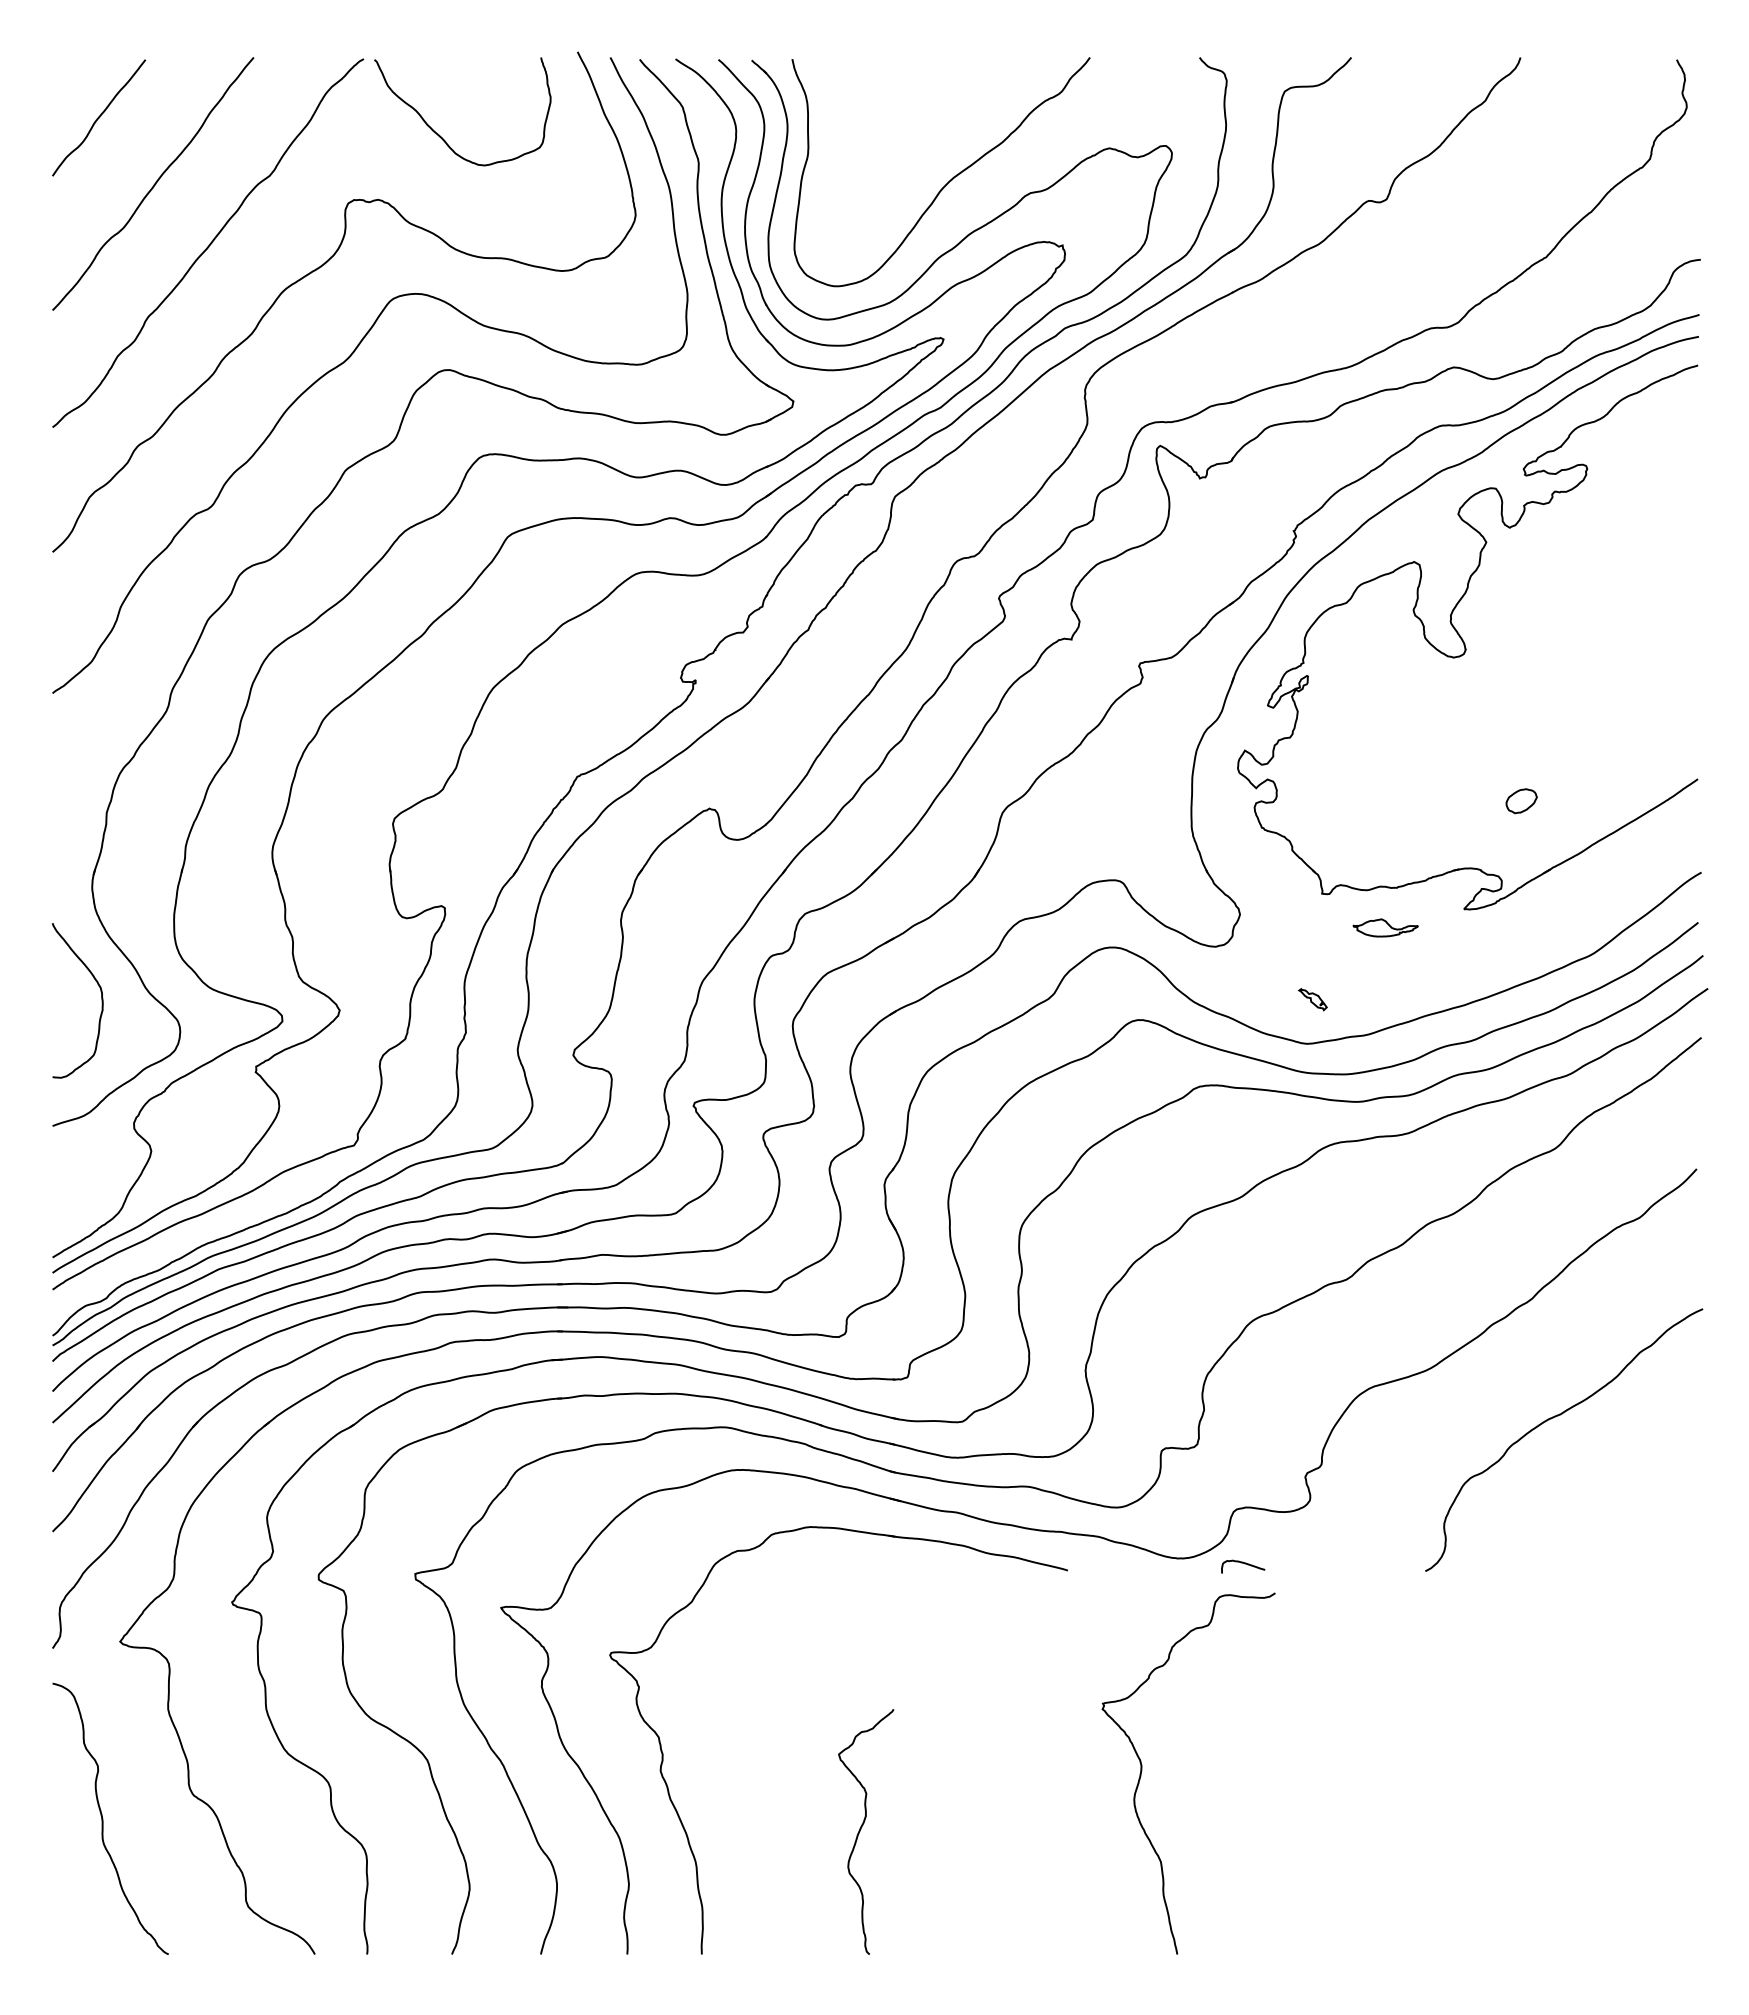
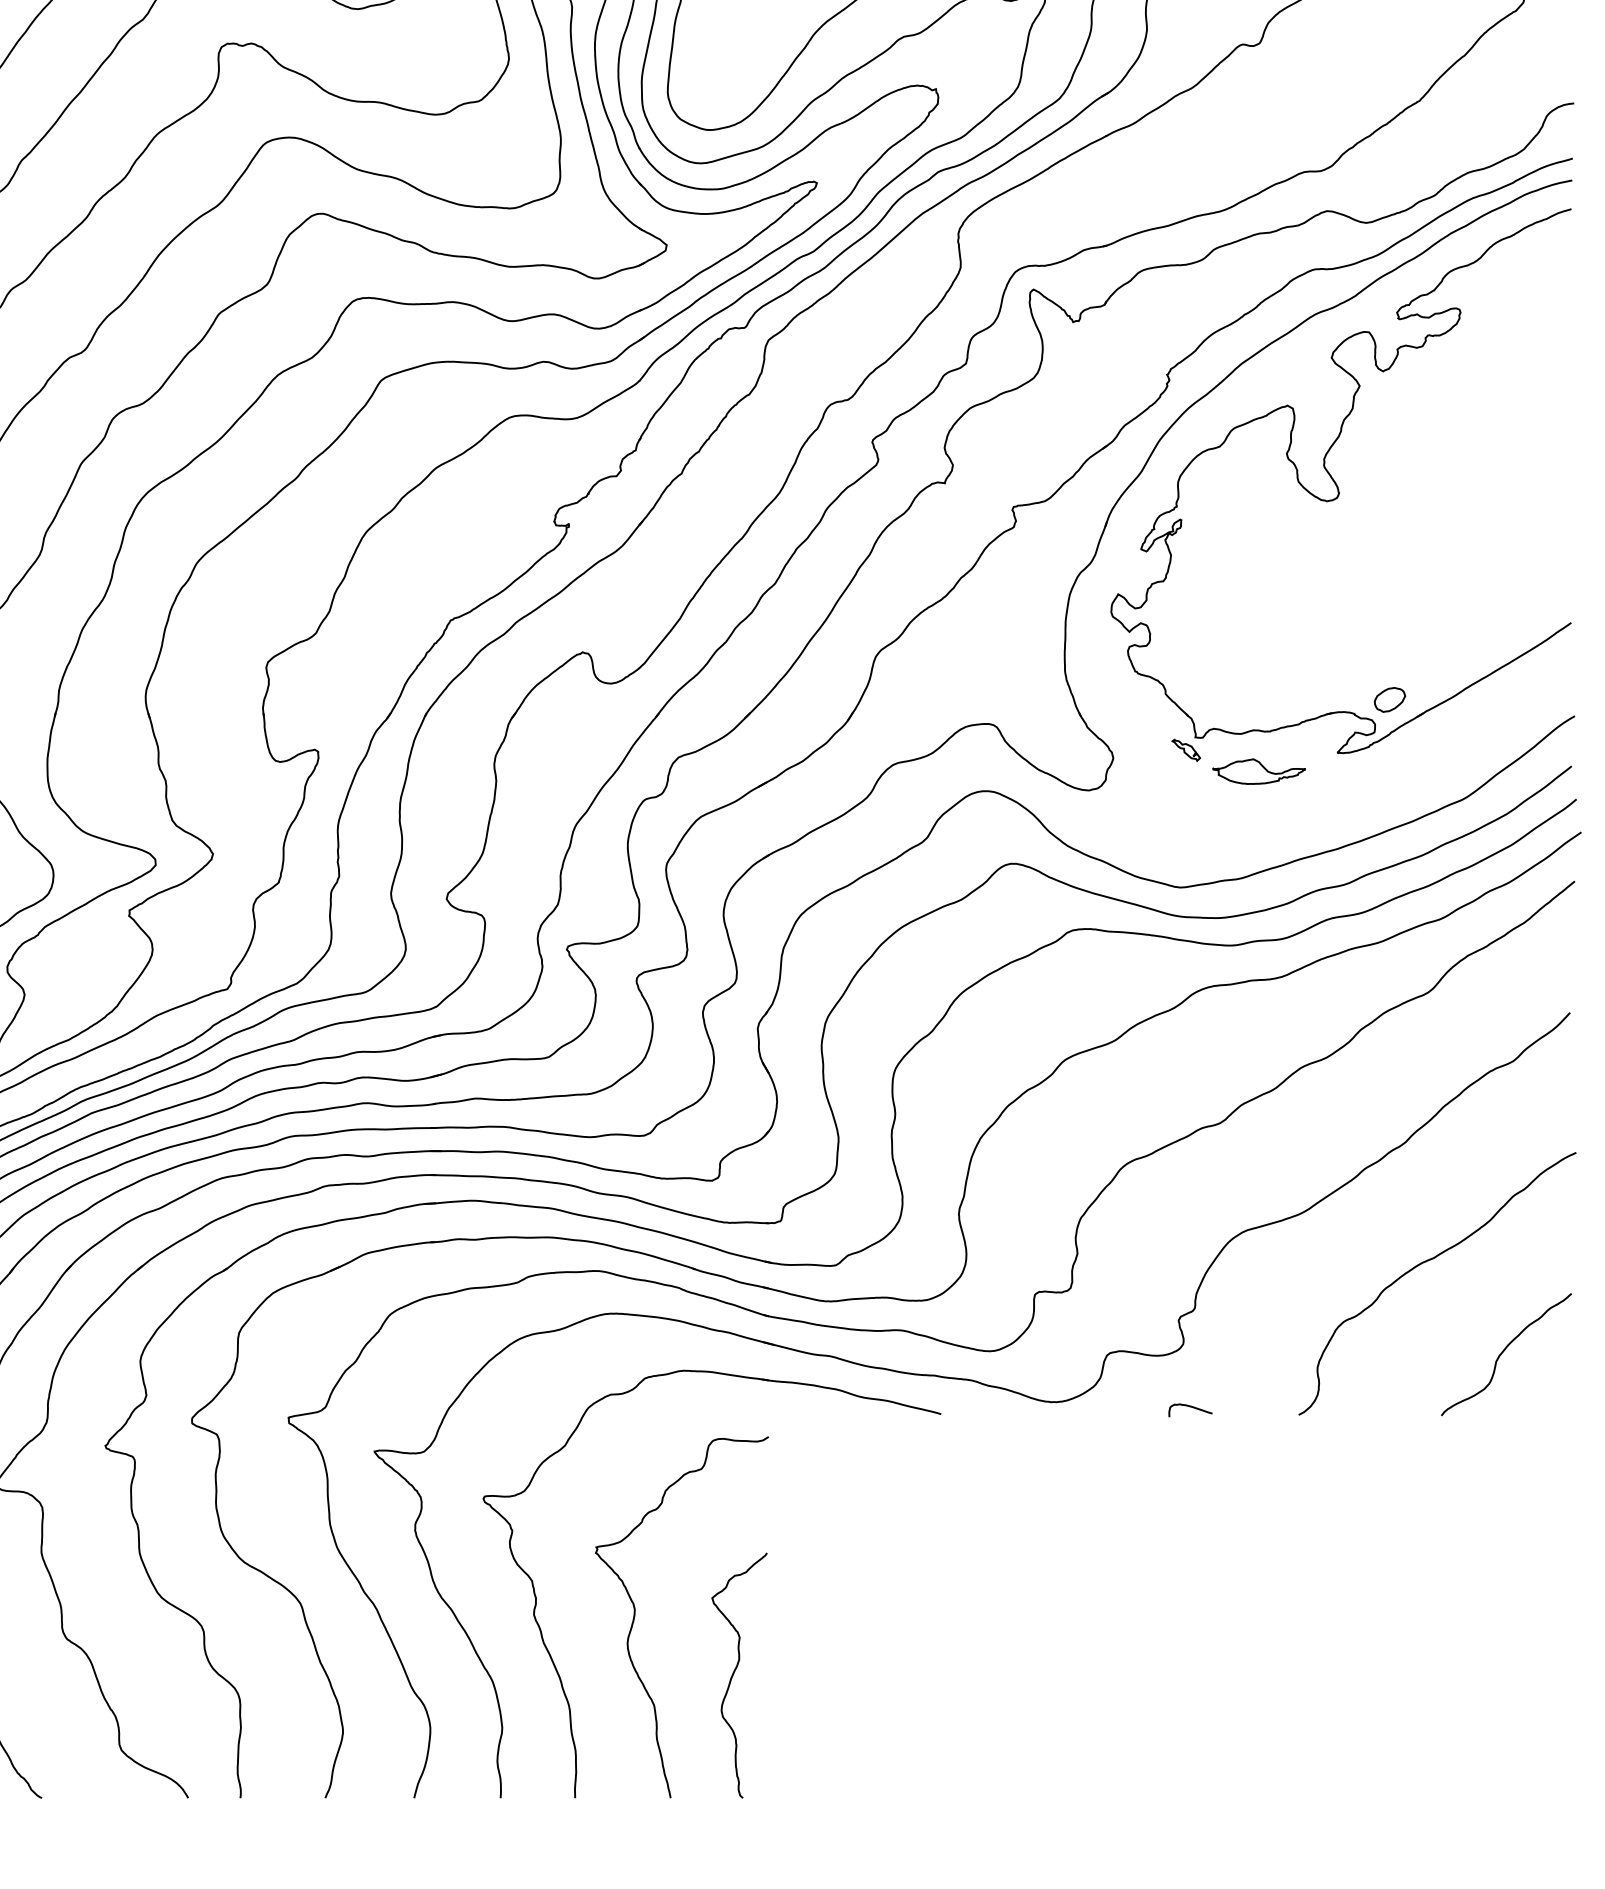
part: (1521, 801) -> (1389, 700), moved
part: (1385, 927) -> (1258, 771), size x1.43
part: (1312, 999) -> (1185, 750), moved
curve: (1630, 1508) -> (1503, 1352), added
curve: (1244, 1564) -> (1191, 1408), moved
curve: (1142, 1771) -> (635, 1615), moved

